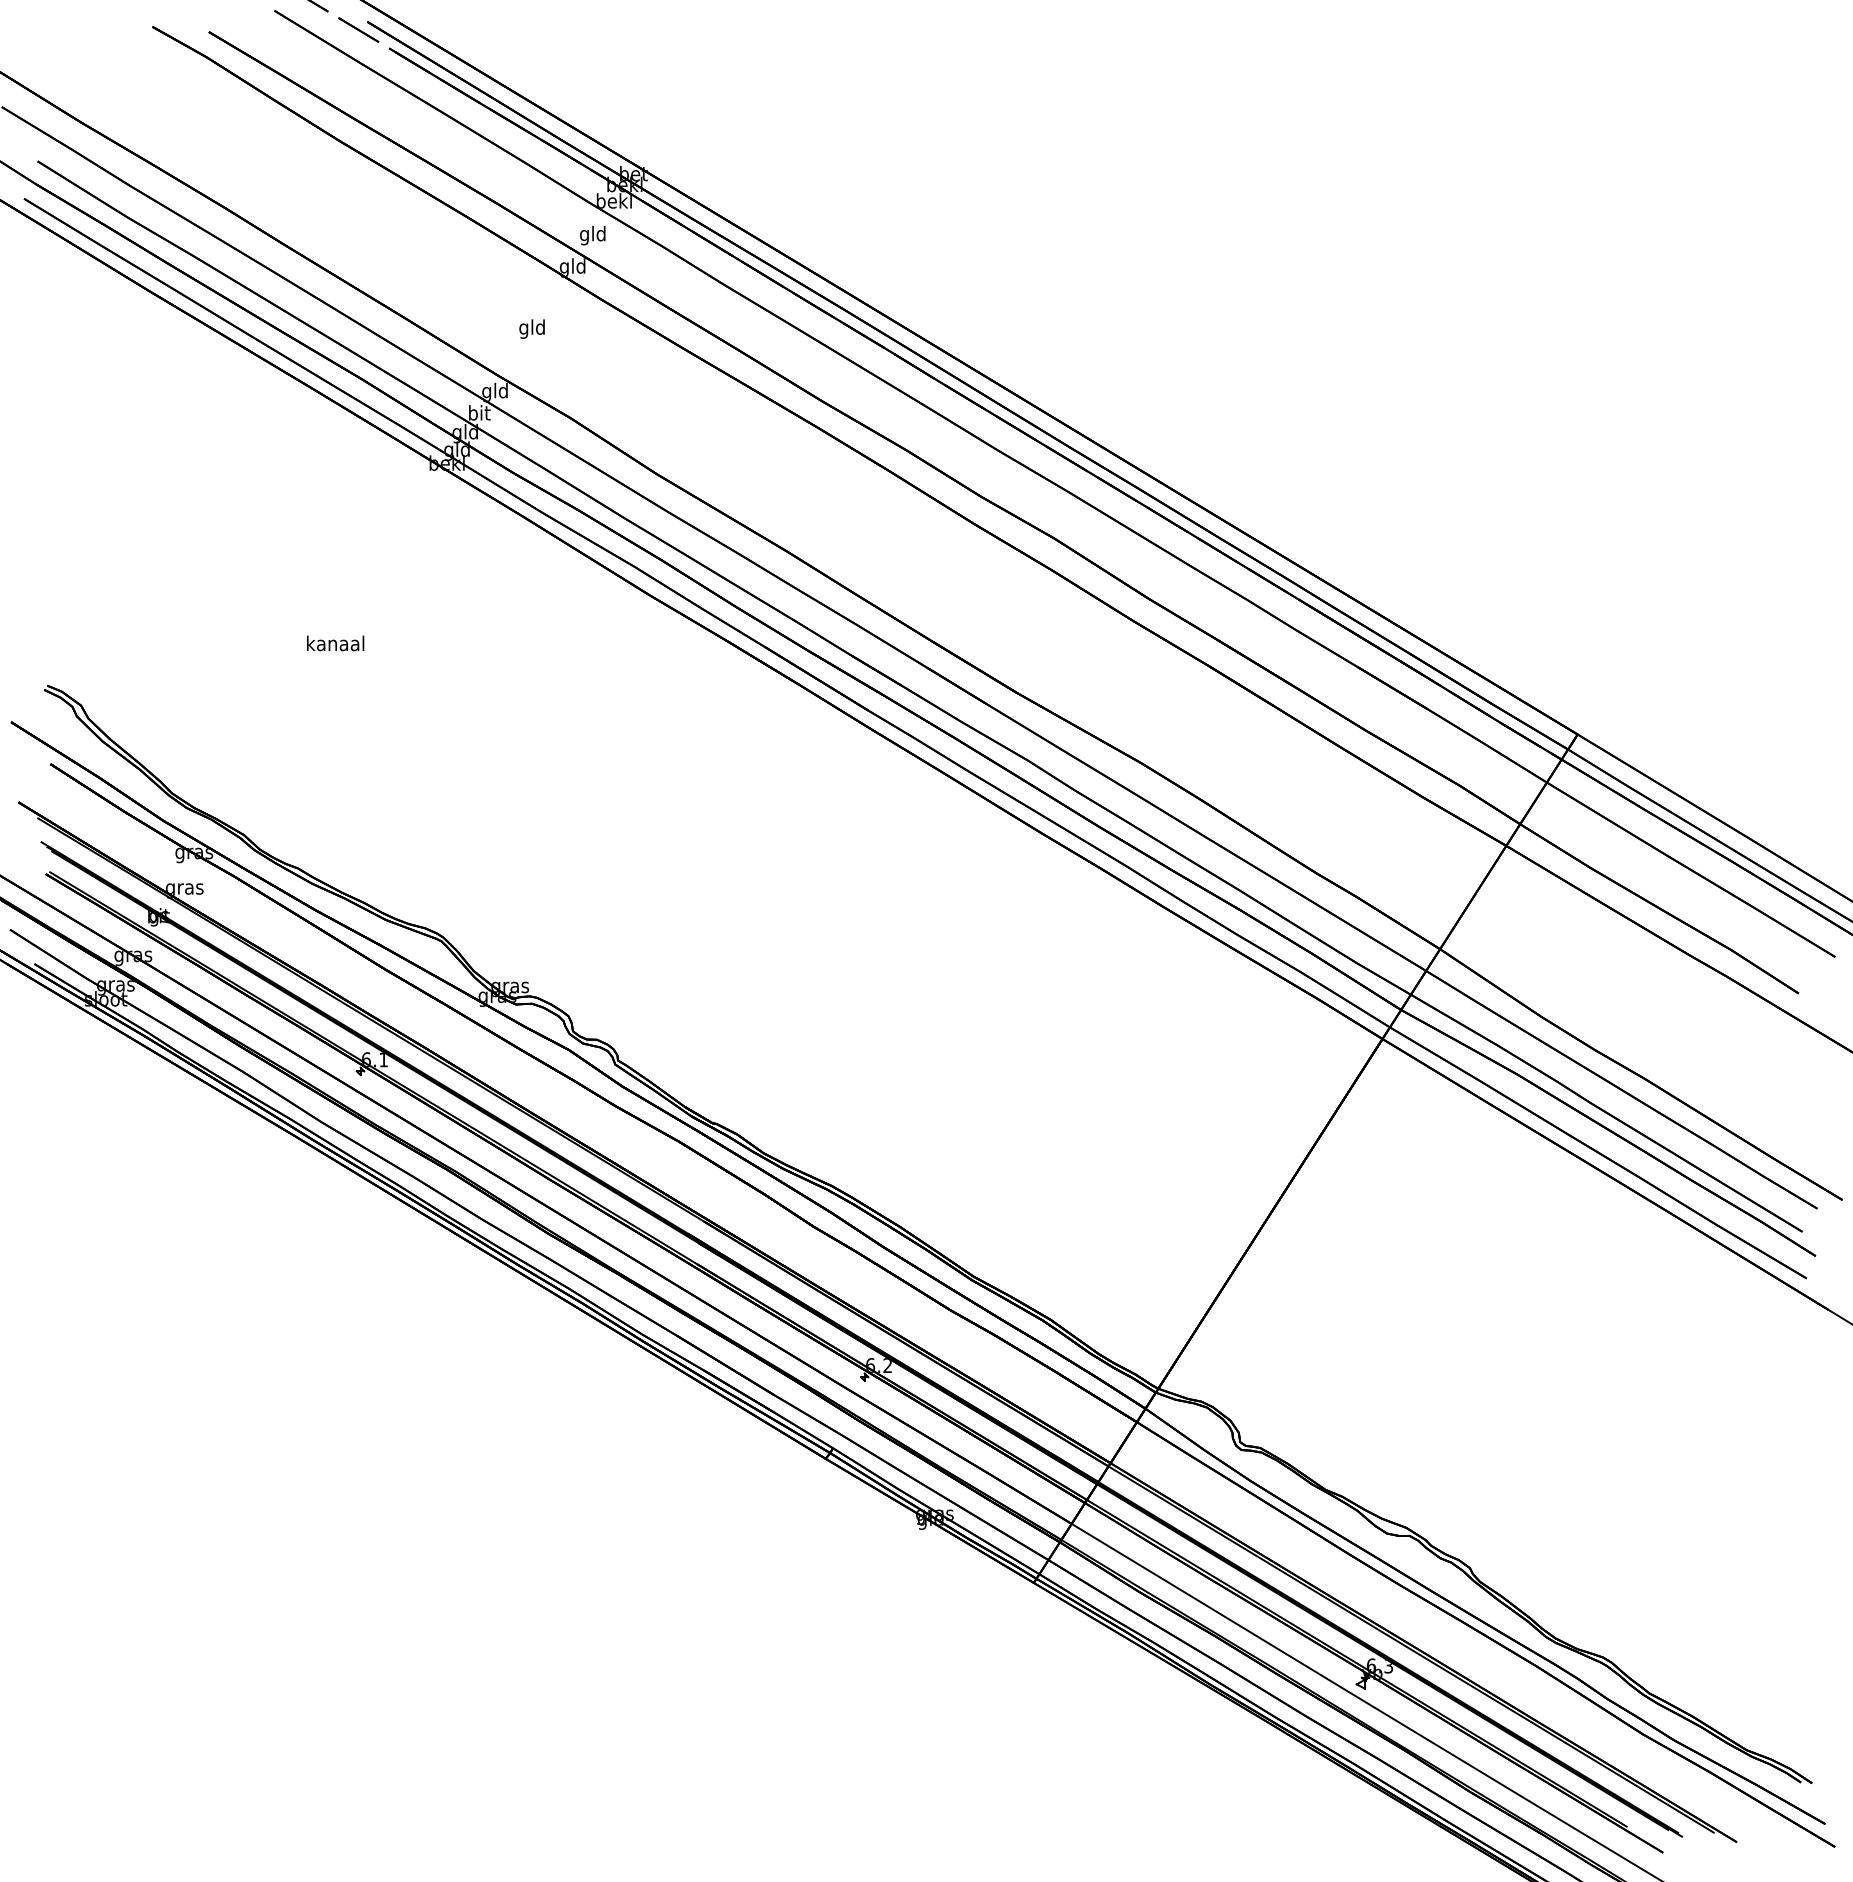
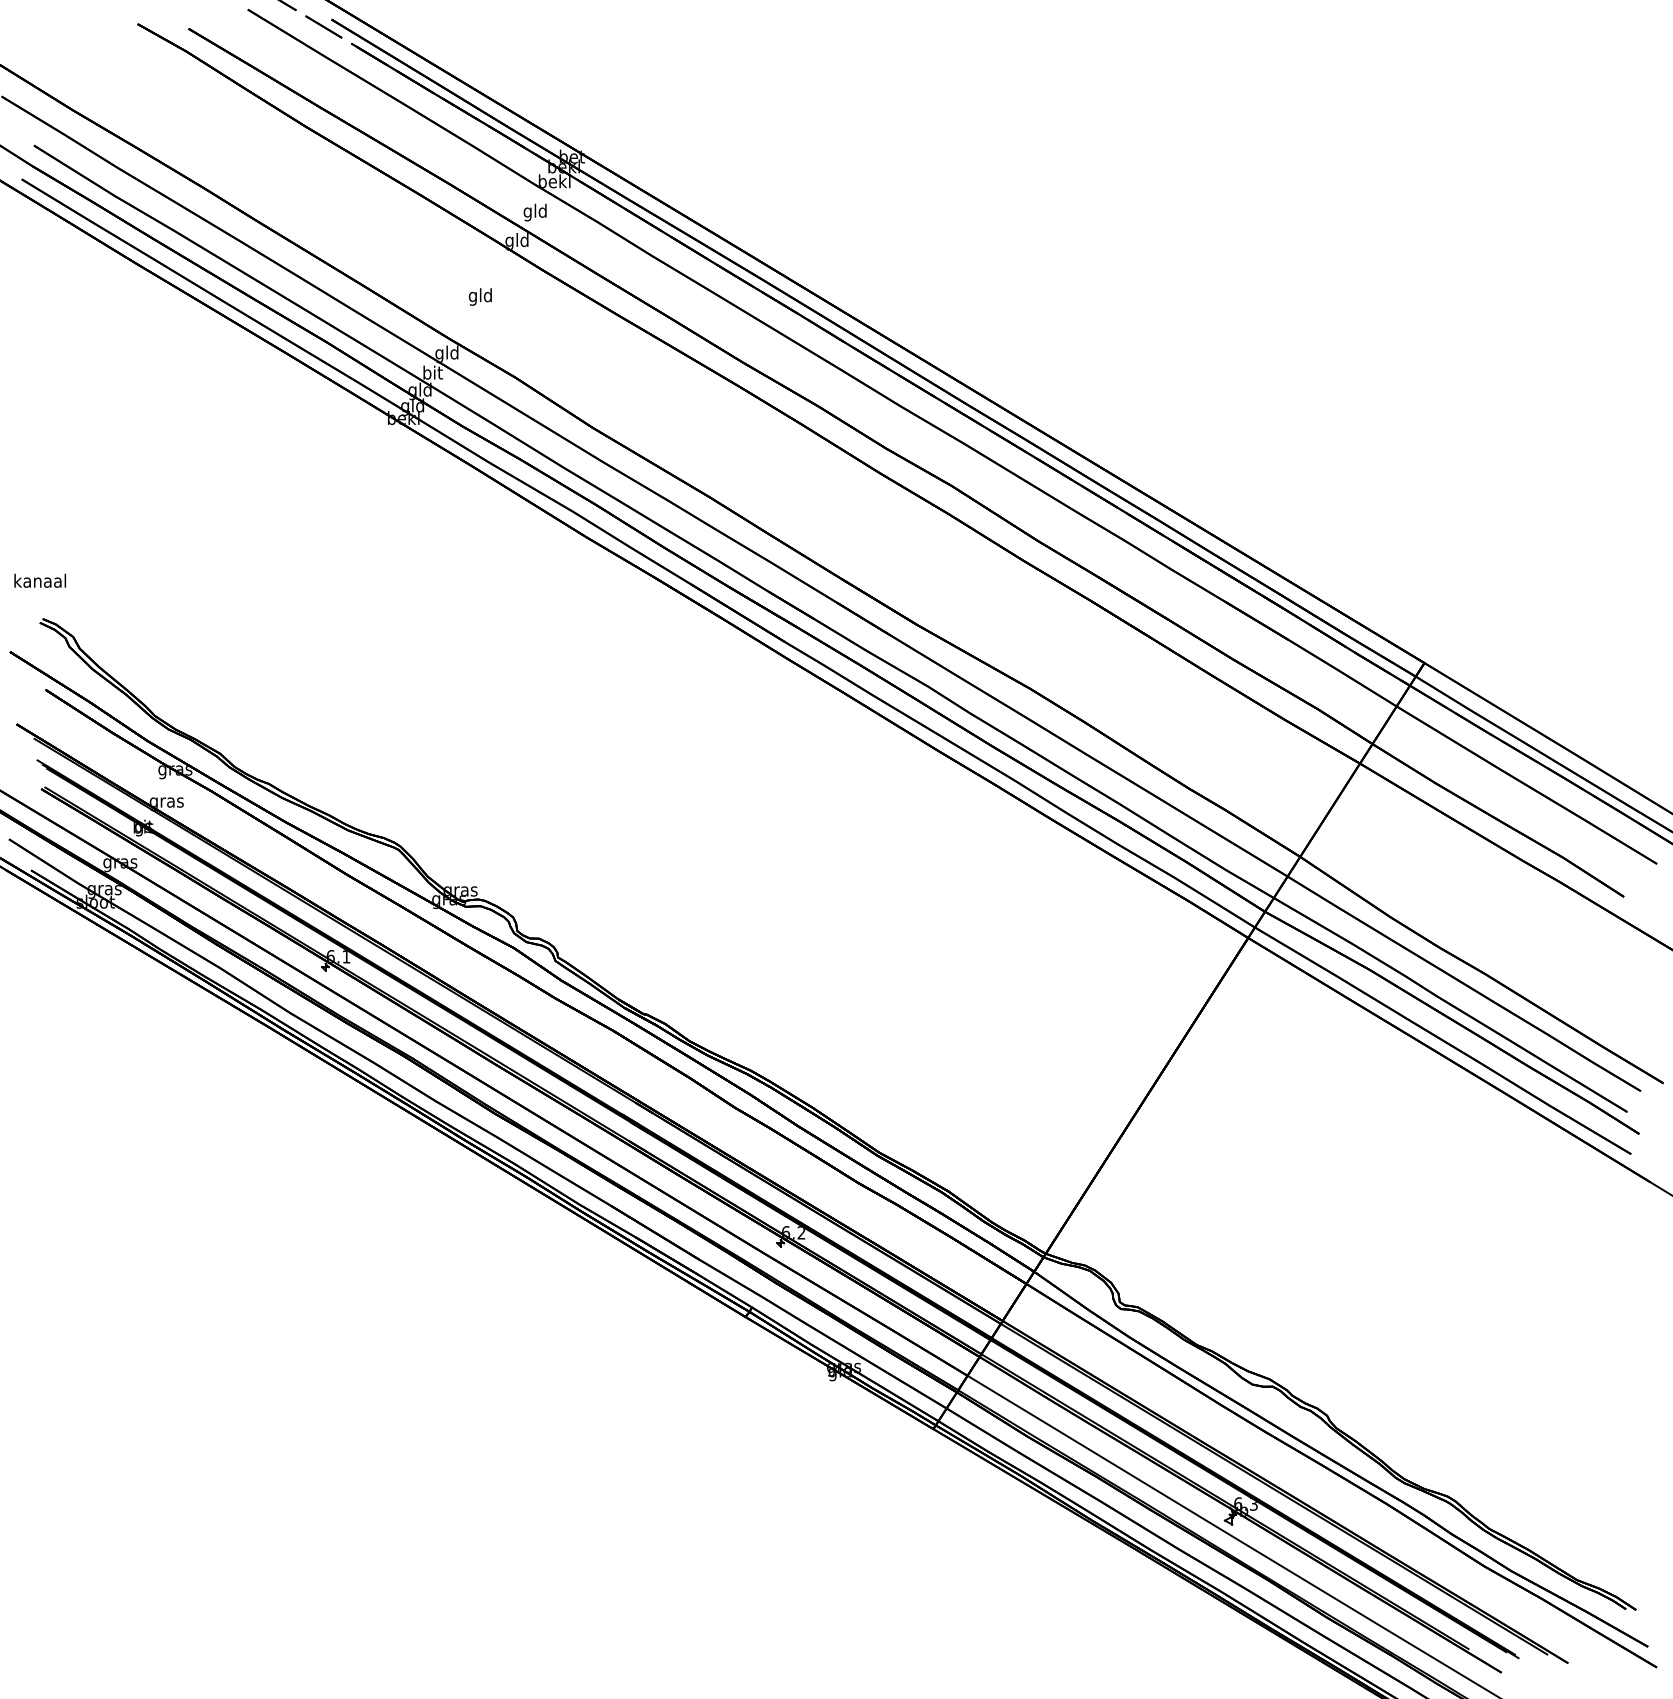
text: (335, 643) -> (40, 580), moved

